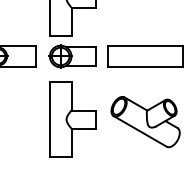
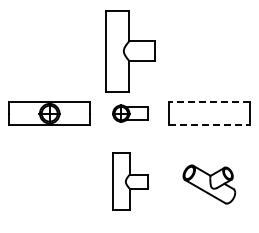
line: (145, 46) -> (209, 102), solid -> dashed
part: (71, 56) -> (129, 113), size x0.7
line: (145, 67) -> (209, 125), solid -> dashed
part: (72, 119) -> (130, 181), size x0.7
part: (145, 121) -> (209, 184), size x0.7

